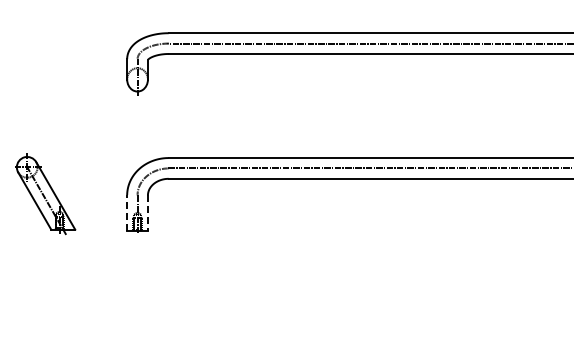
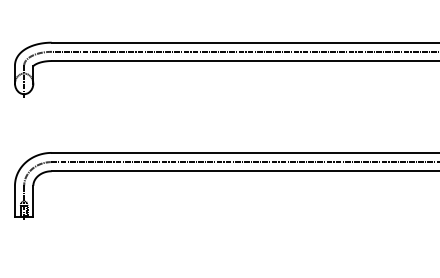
line: (127, 212) -> (15, 200), dashed -> solid
line: (147, 213) -> (32, 201), dashed -> solid

